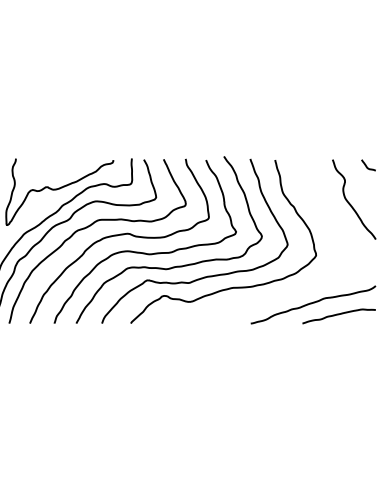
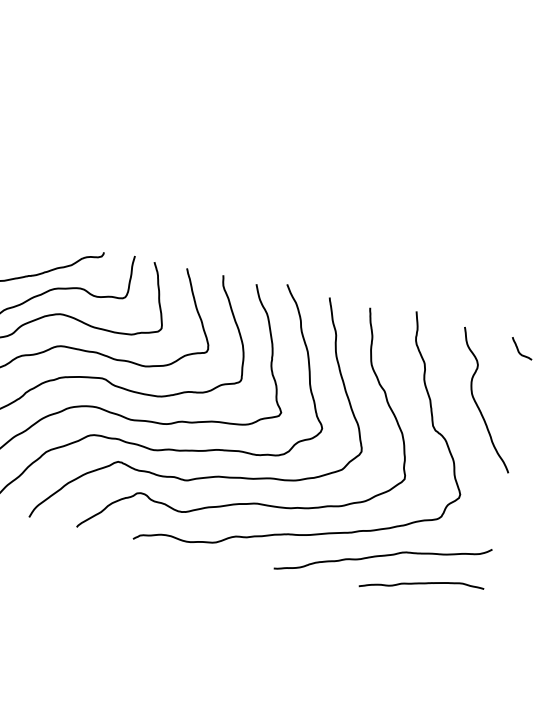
curve: (277, 295) -> (327, 531), added

